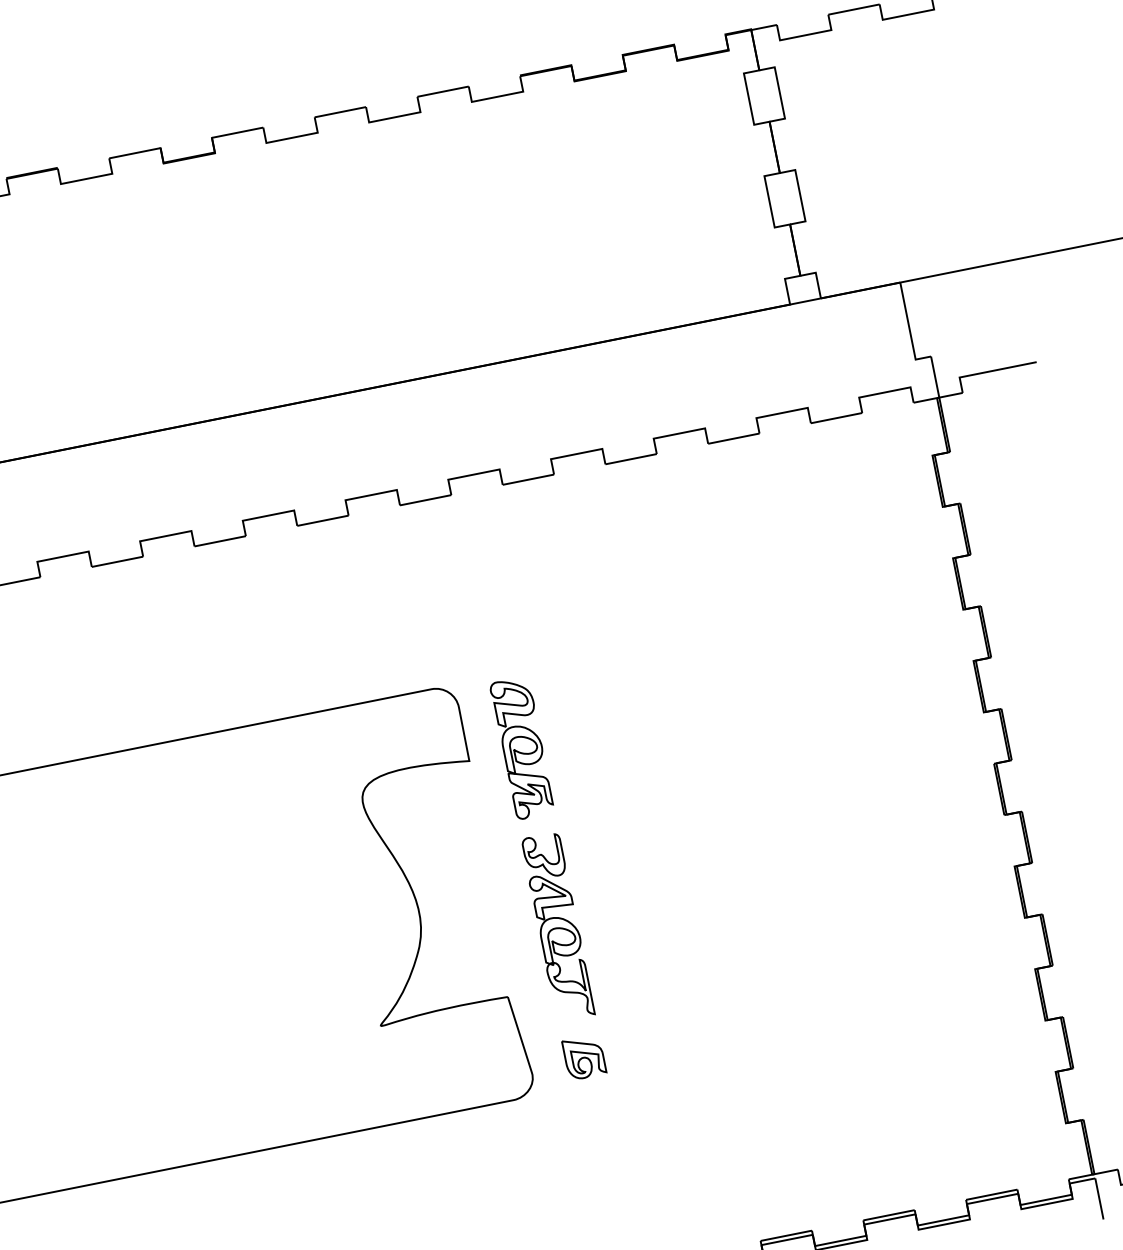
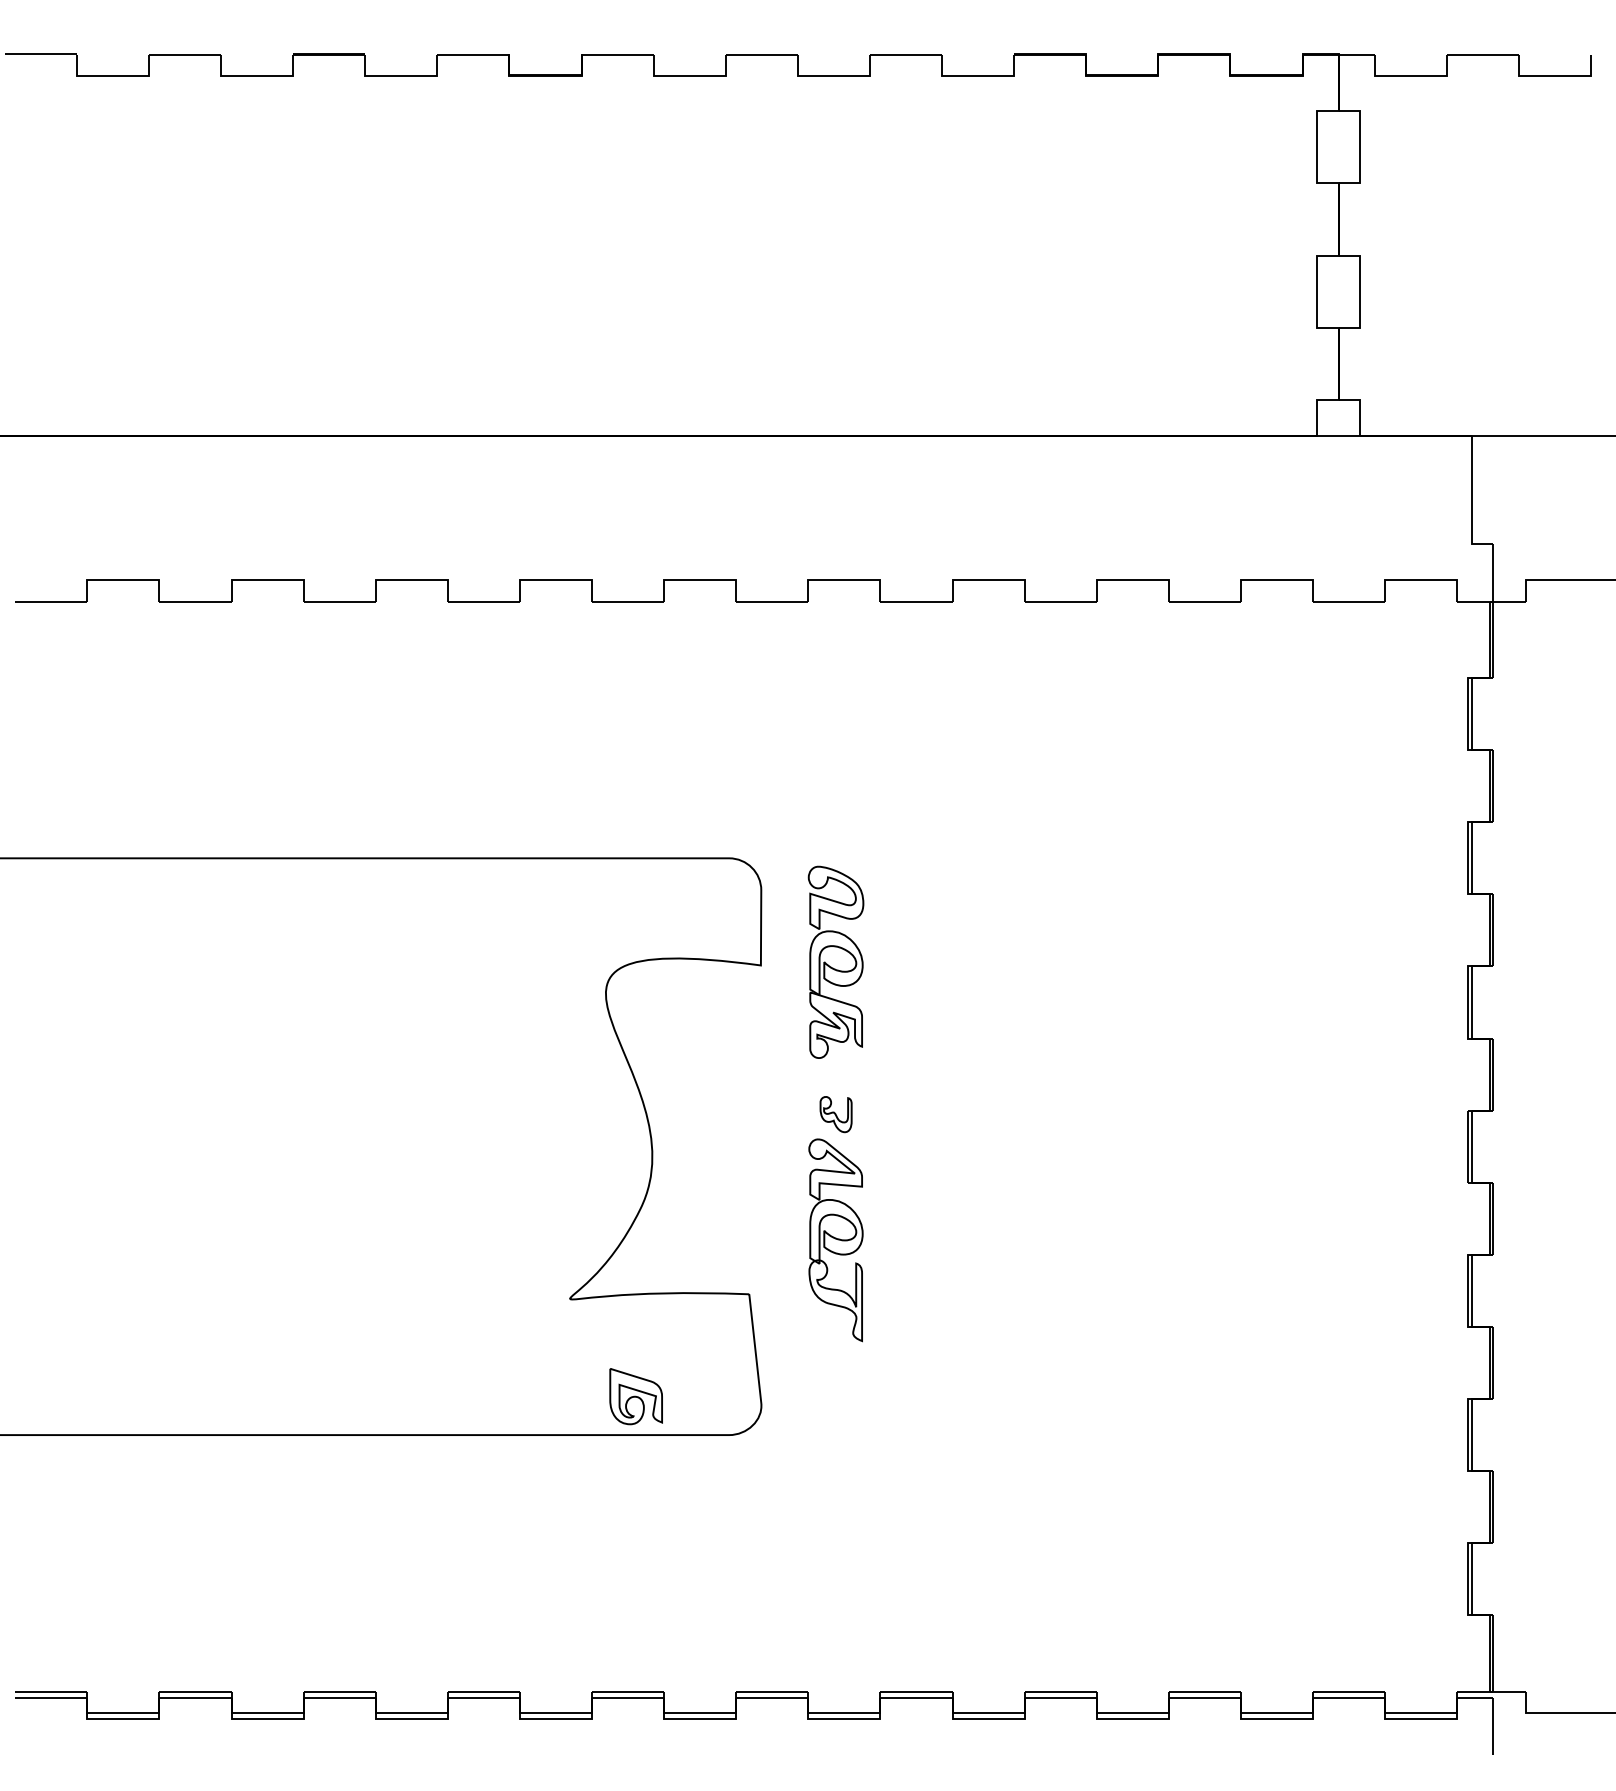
part: (543, 856) -> (835, 1114), size x0.6
part: (583, 1057) -> (635, 1396), moved

